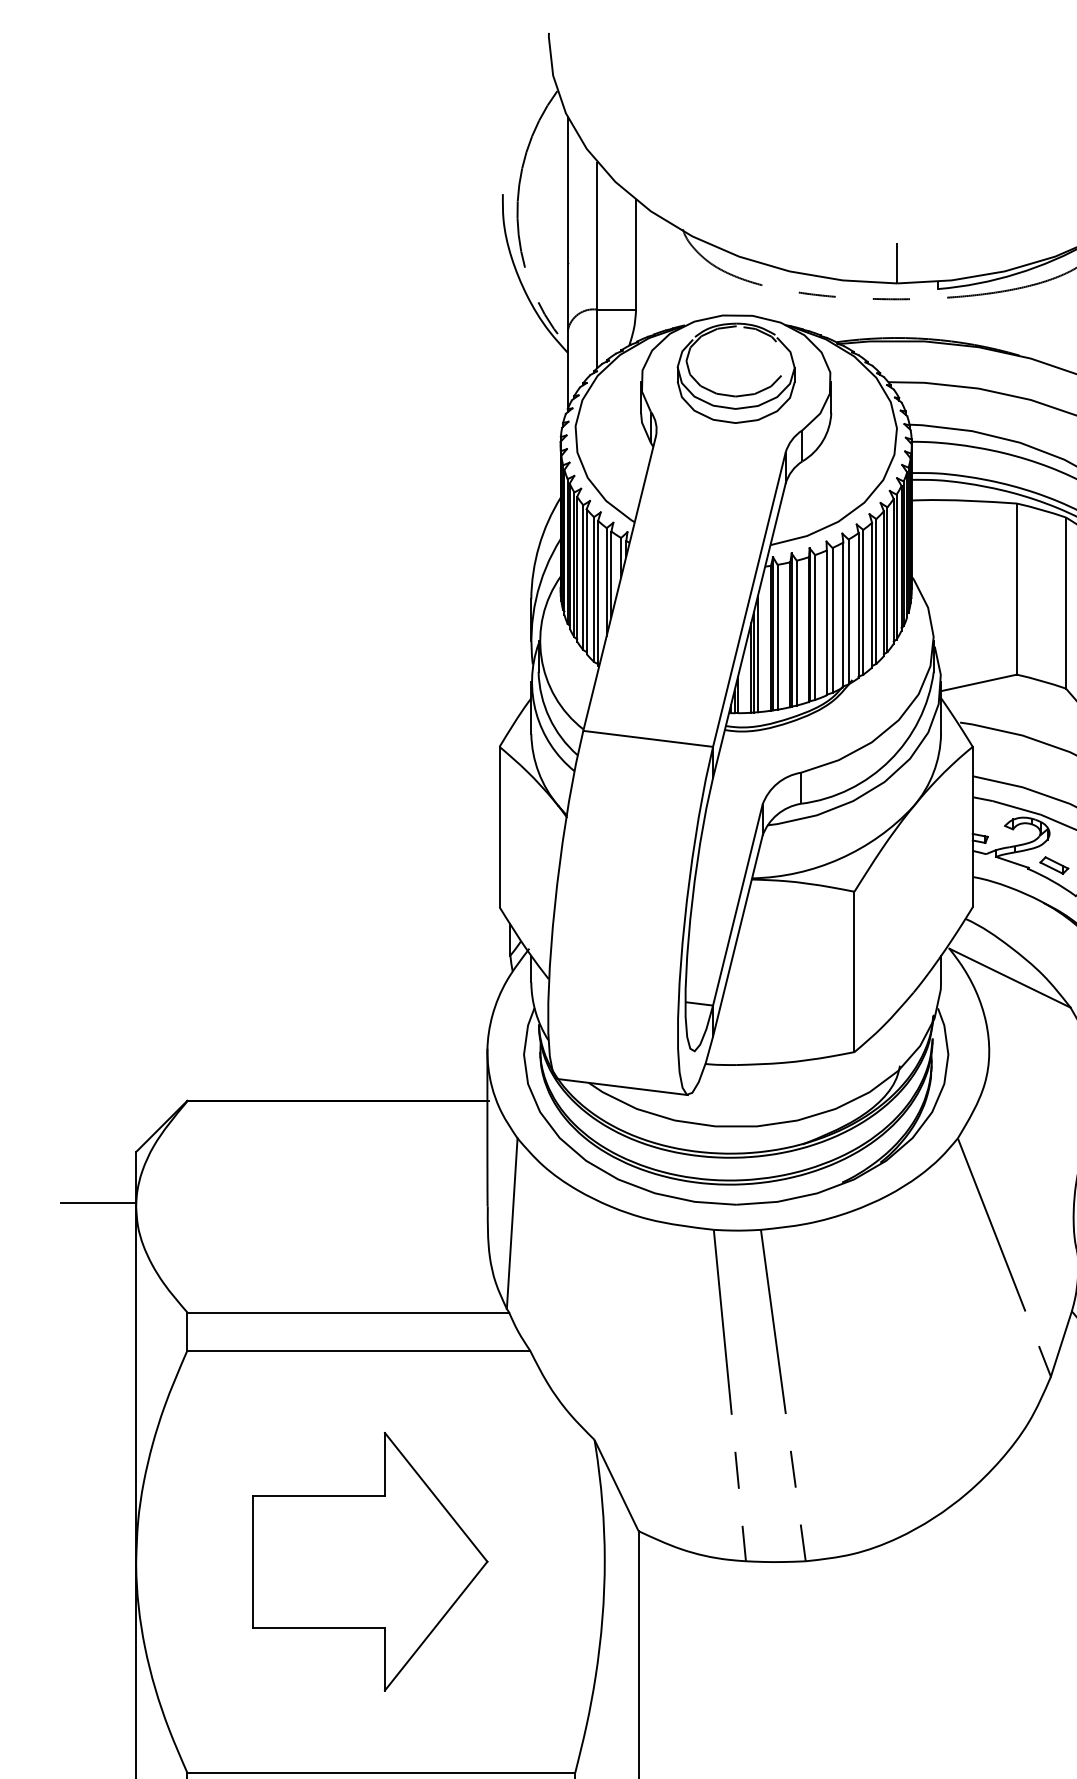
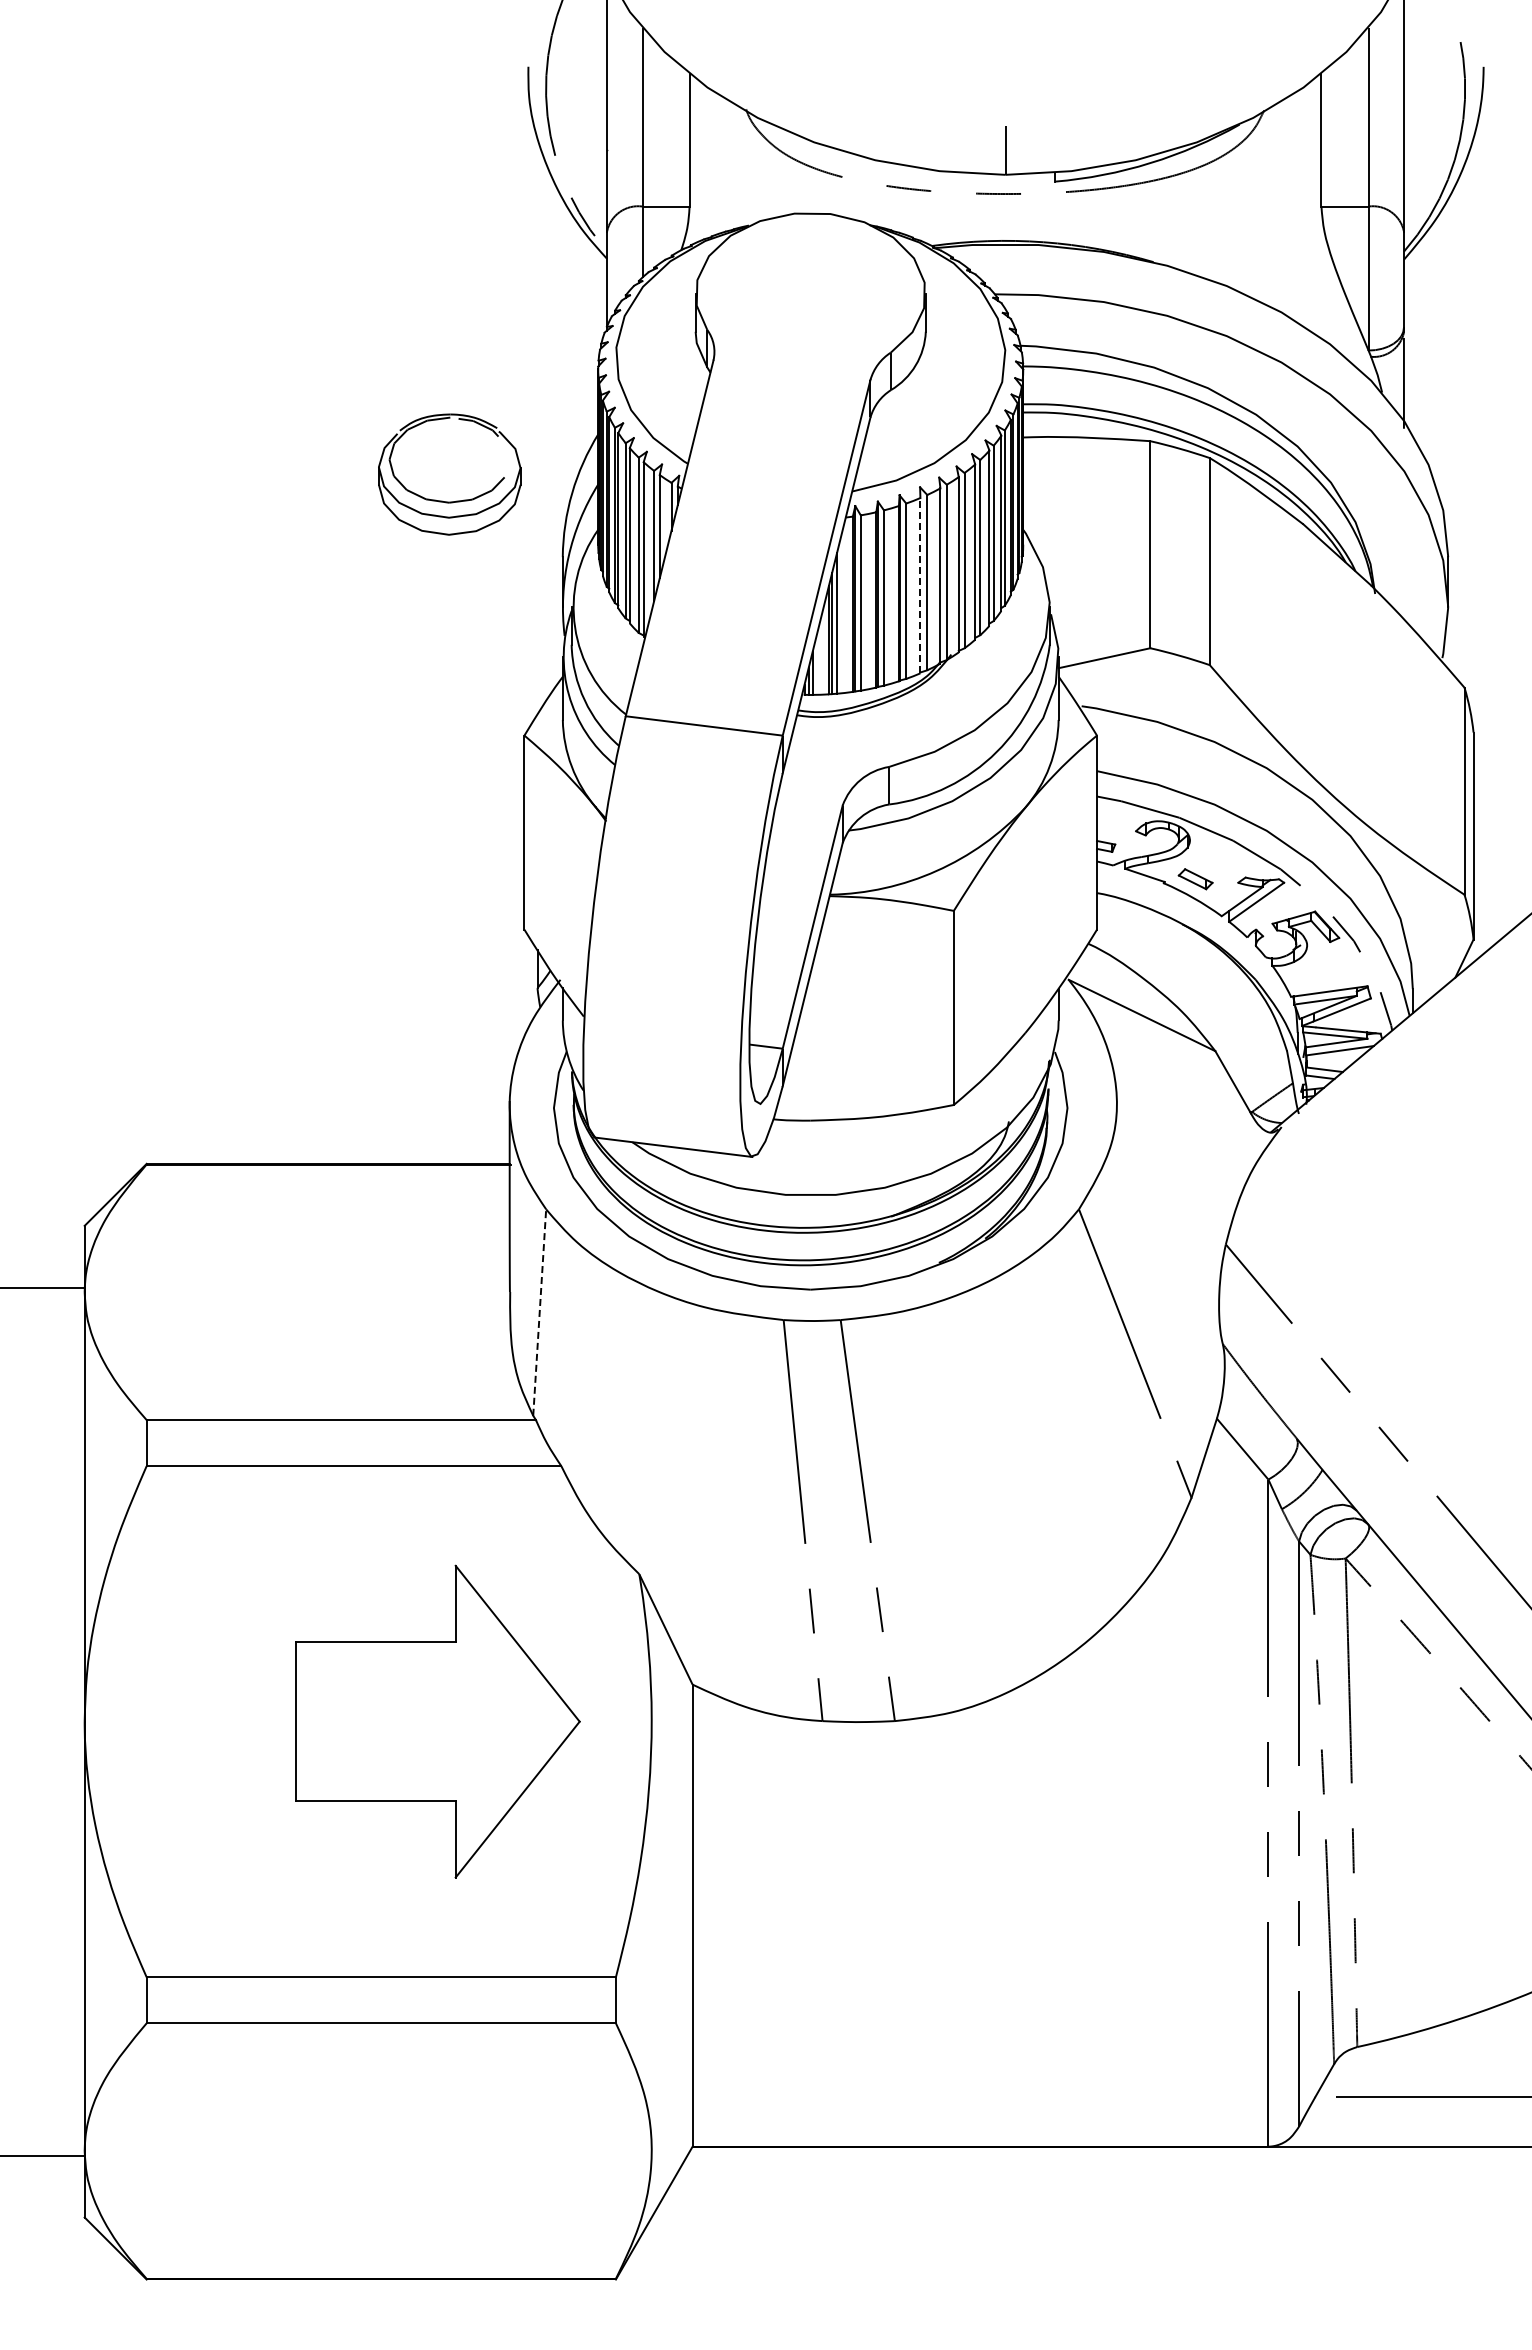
part: (730, 394) -> (442, 500), moved
line: (826, 622) -> (920, 585), solid -> dashed
line: (512, 1223) -> (539, 1312), solid -> dashed
part: (369, 1561) -> (437, 1721), moved

